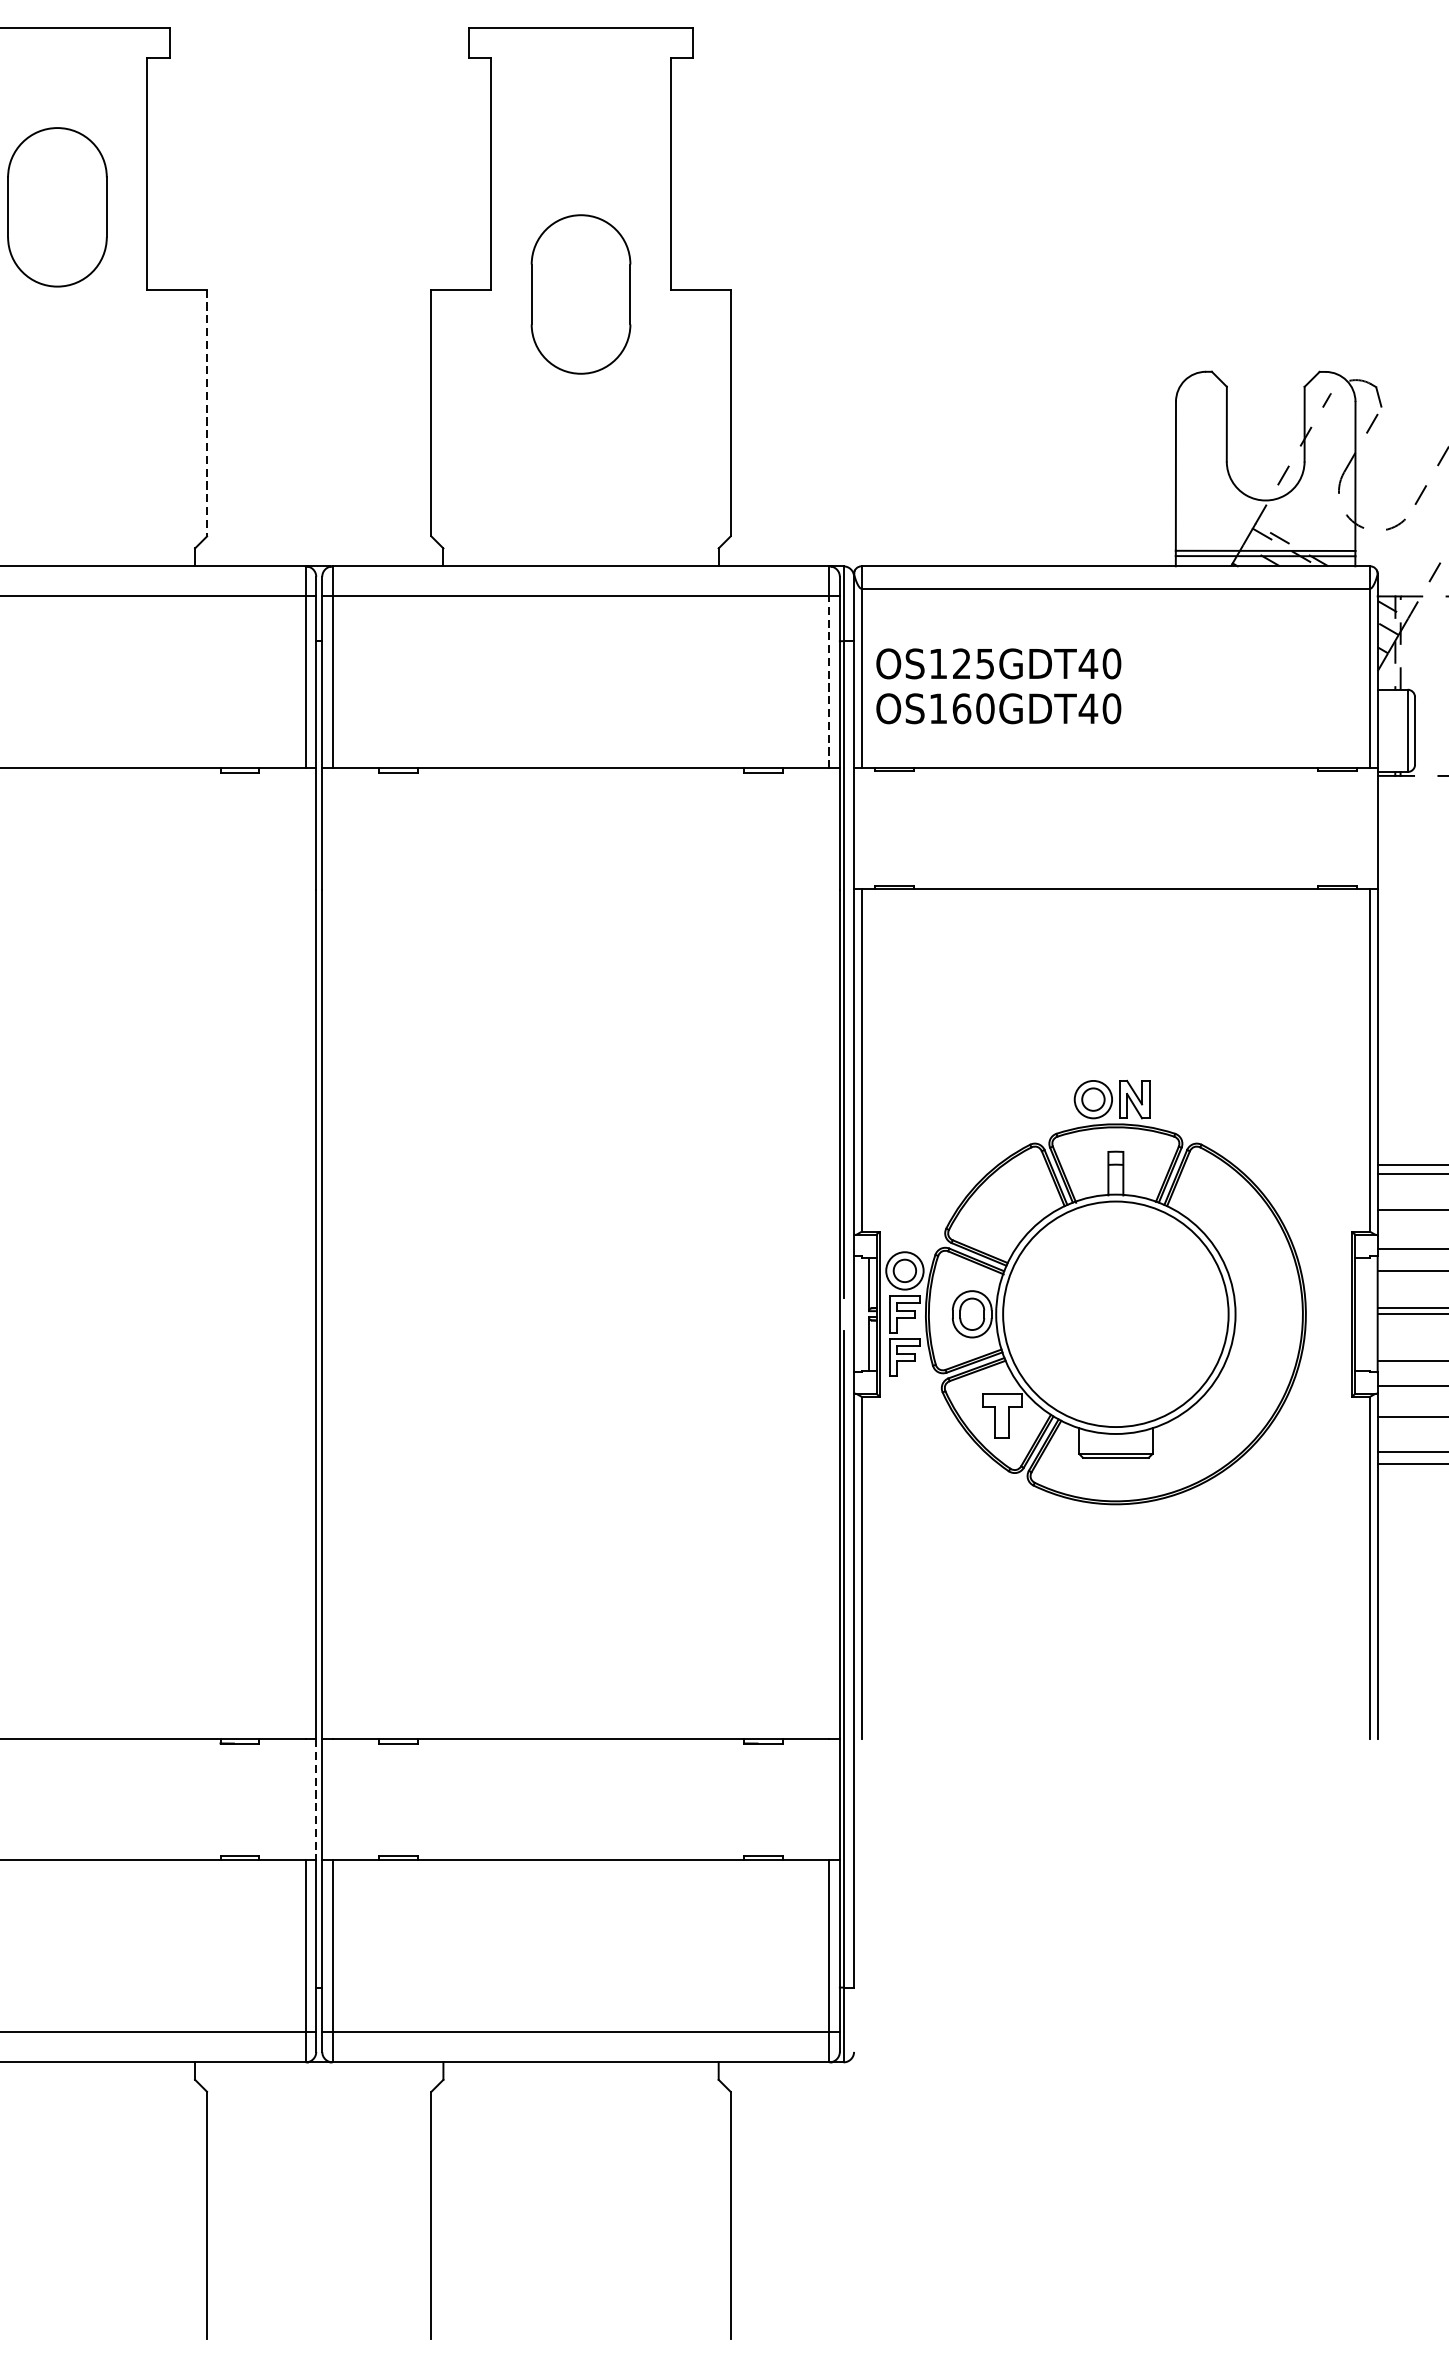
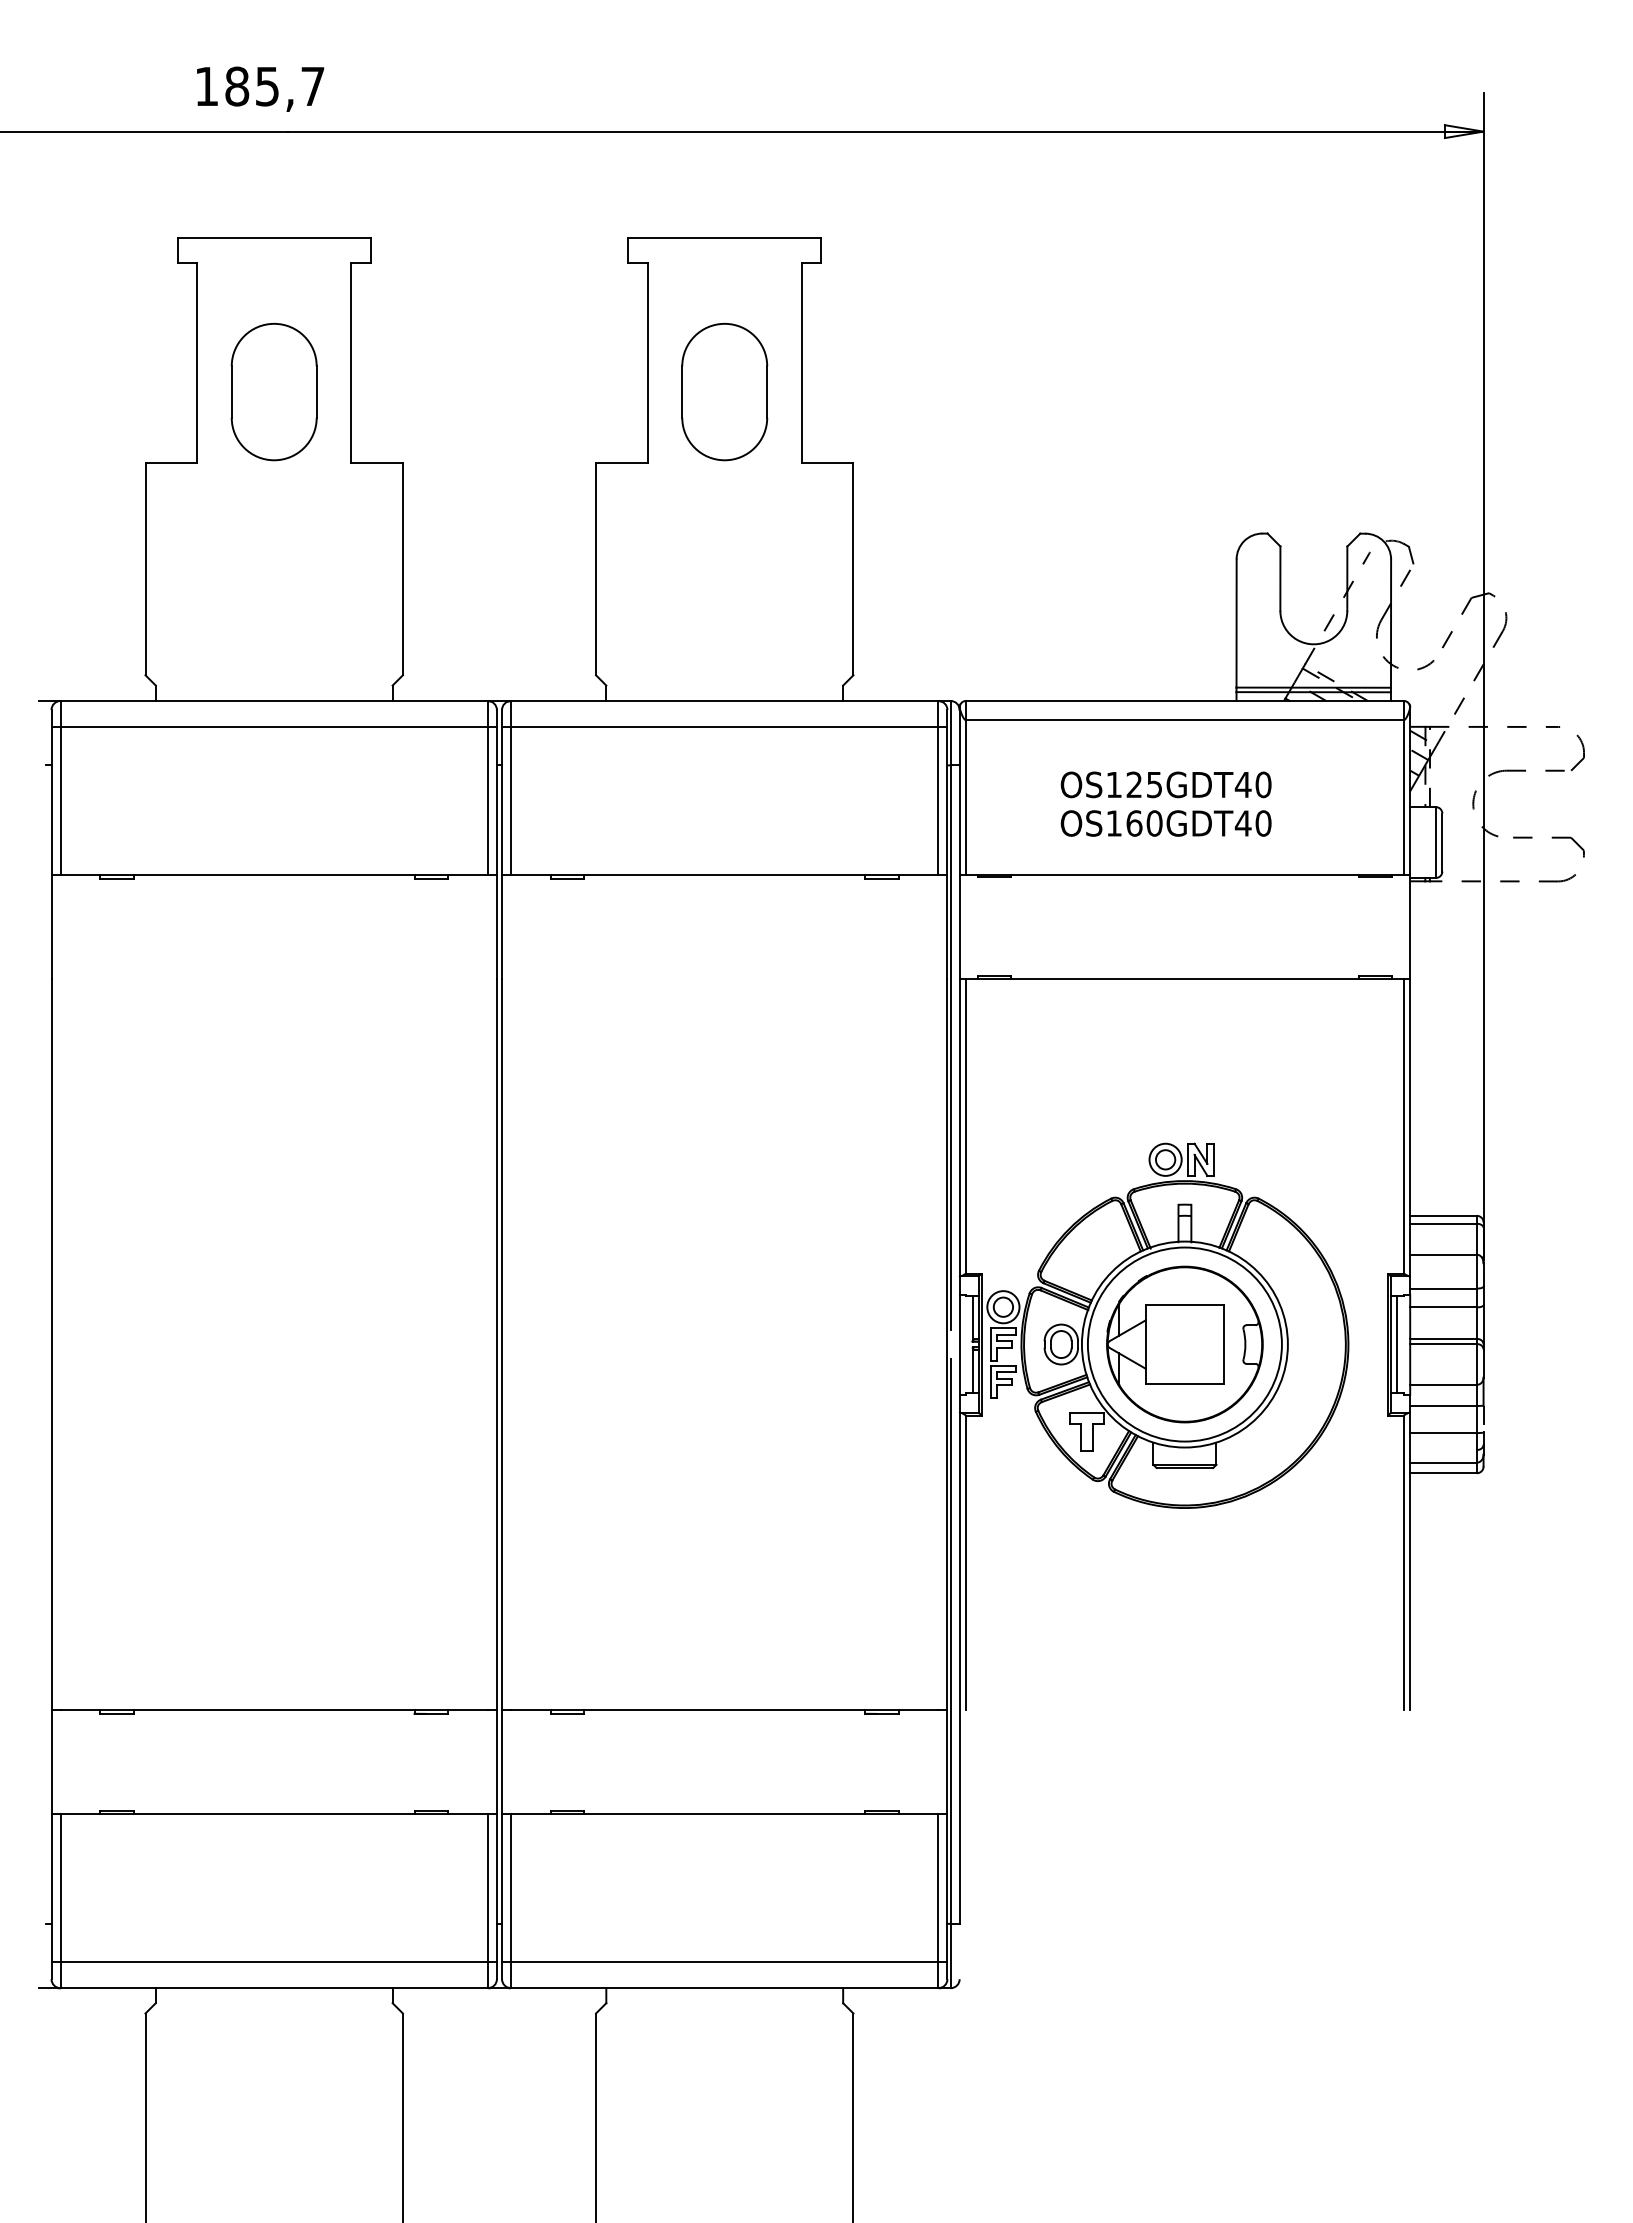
part: (580, 295) -> (724, 392), moved
line: (206, 413) -> (402, 569), dashed -> solid
line: (829, 682) -> (938, 800), dashed -> solid
text: (998, 685) -> (1165, 803), moved
part: (1115, 1314) -> (1184, 1344), added
line: (1362, 1314) -> (1397, 1344), added
line: (315, 1800) -> (496, 1762), dashed -> solid

